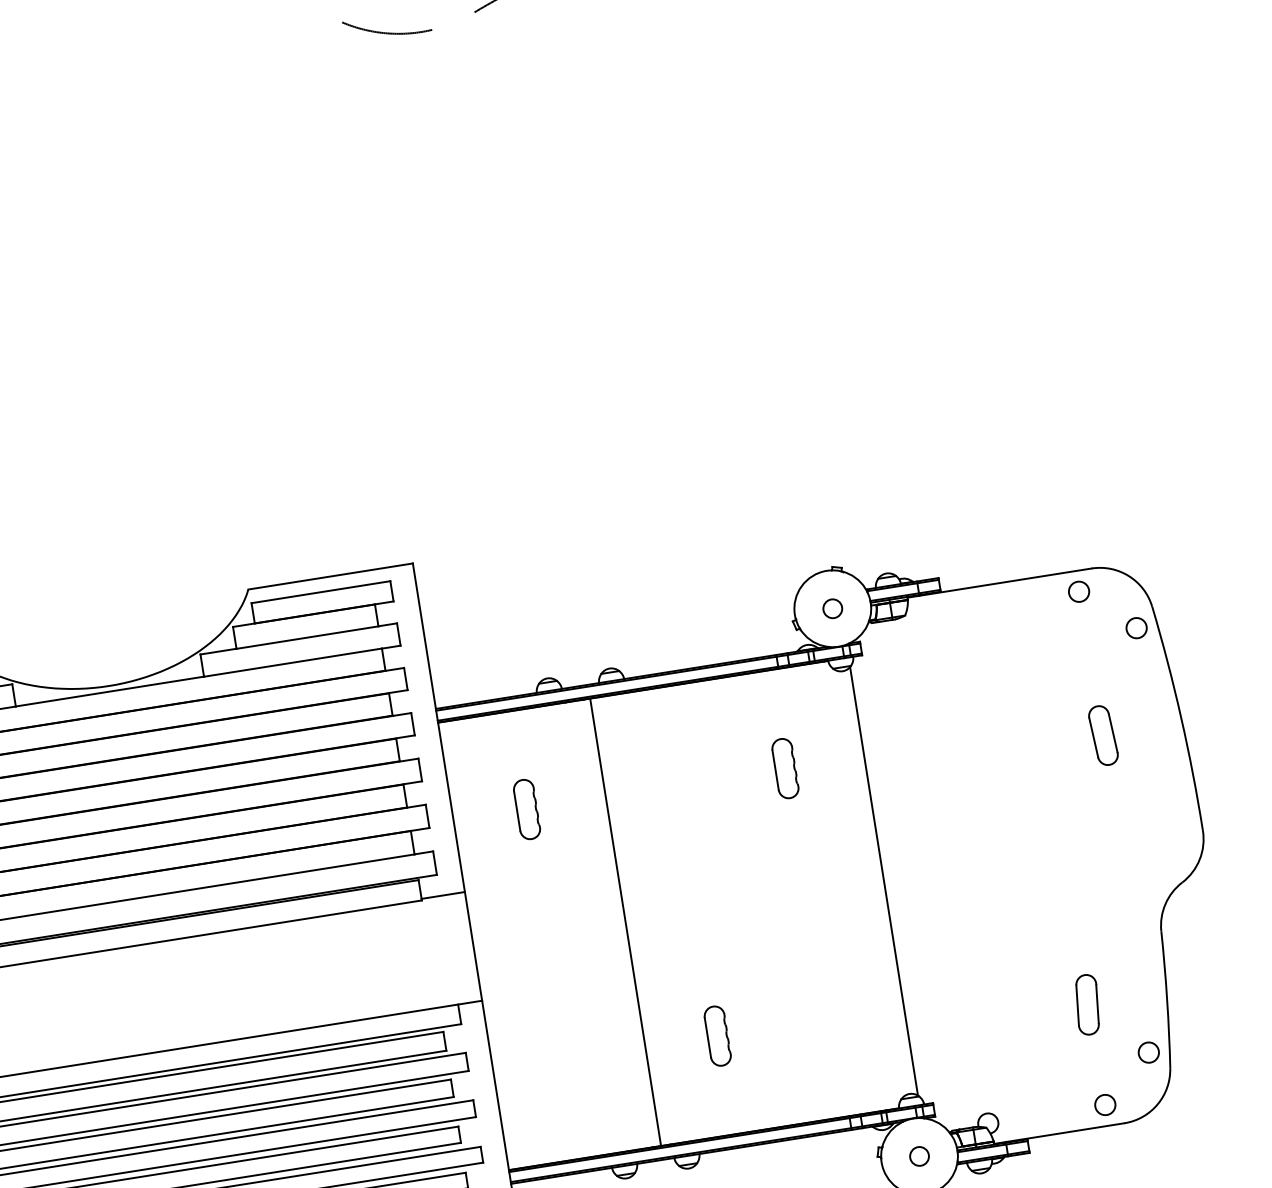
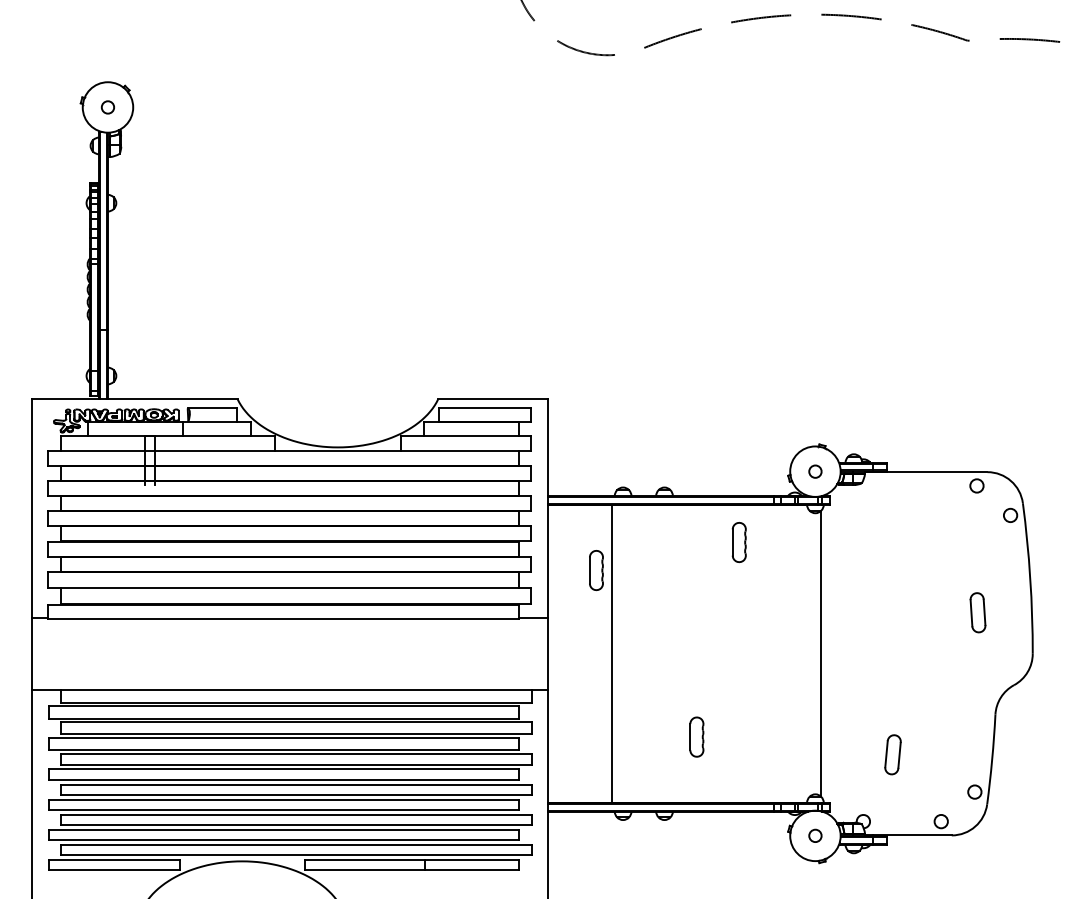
part: (1102, 735) -> (977, 612), moved
part: (784, 768) -> (738, 542), moved
line: (625, 921) -> (611, 653), moved
part: (1086, 1004) -> (892, 754), moved

